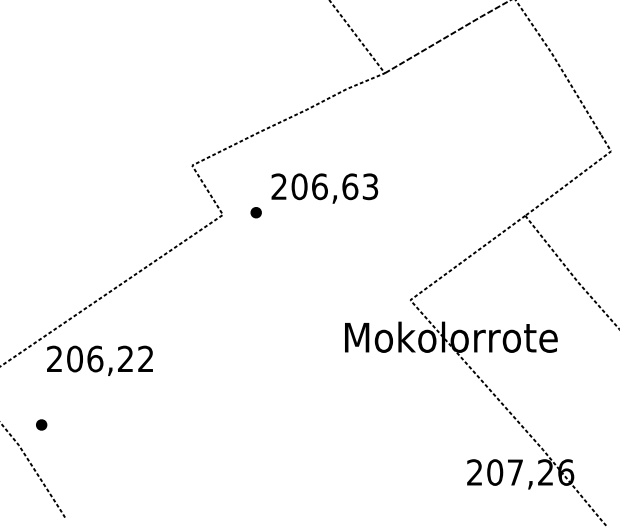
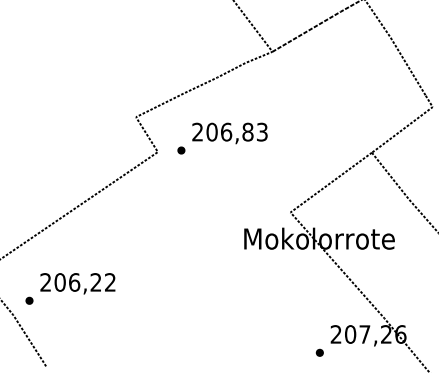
text: (350, 186) -> (248, 131), 206,63 -> 206,83
text: (99, 360) -> (77, 283), moved
part: (451, 498) -> (319, 352), added

